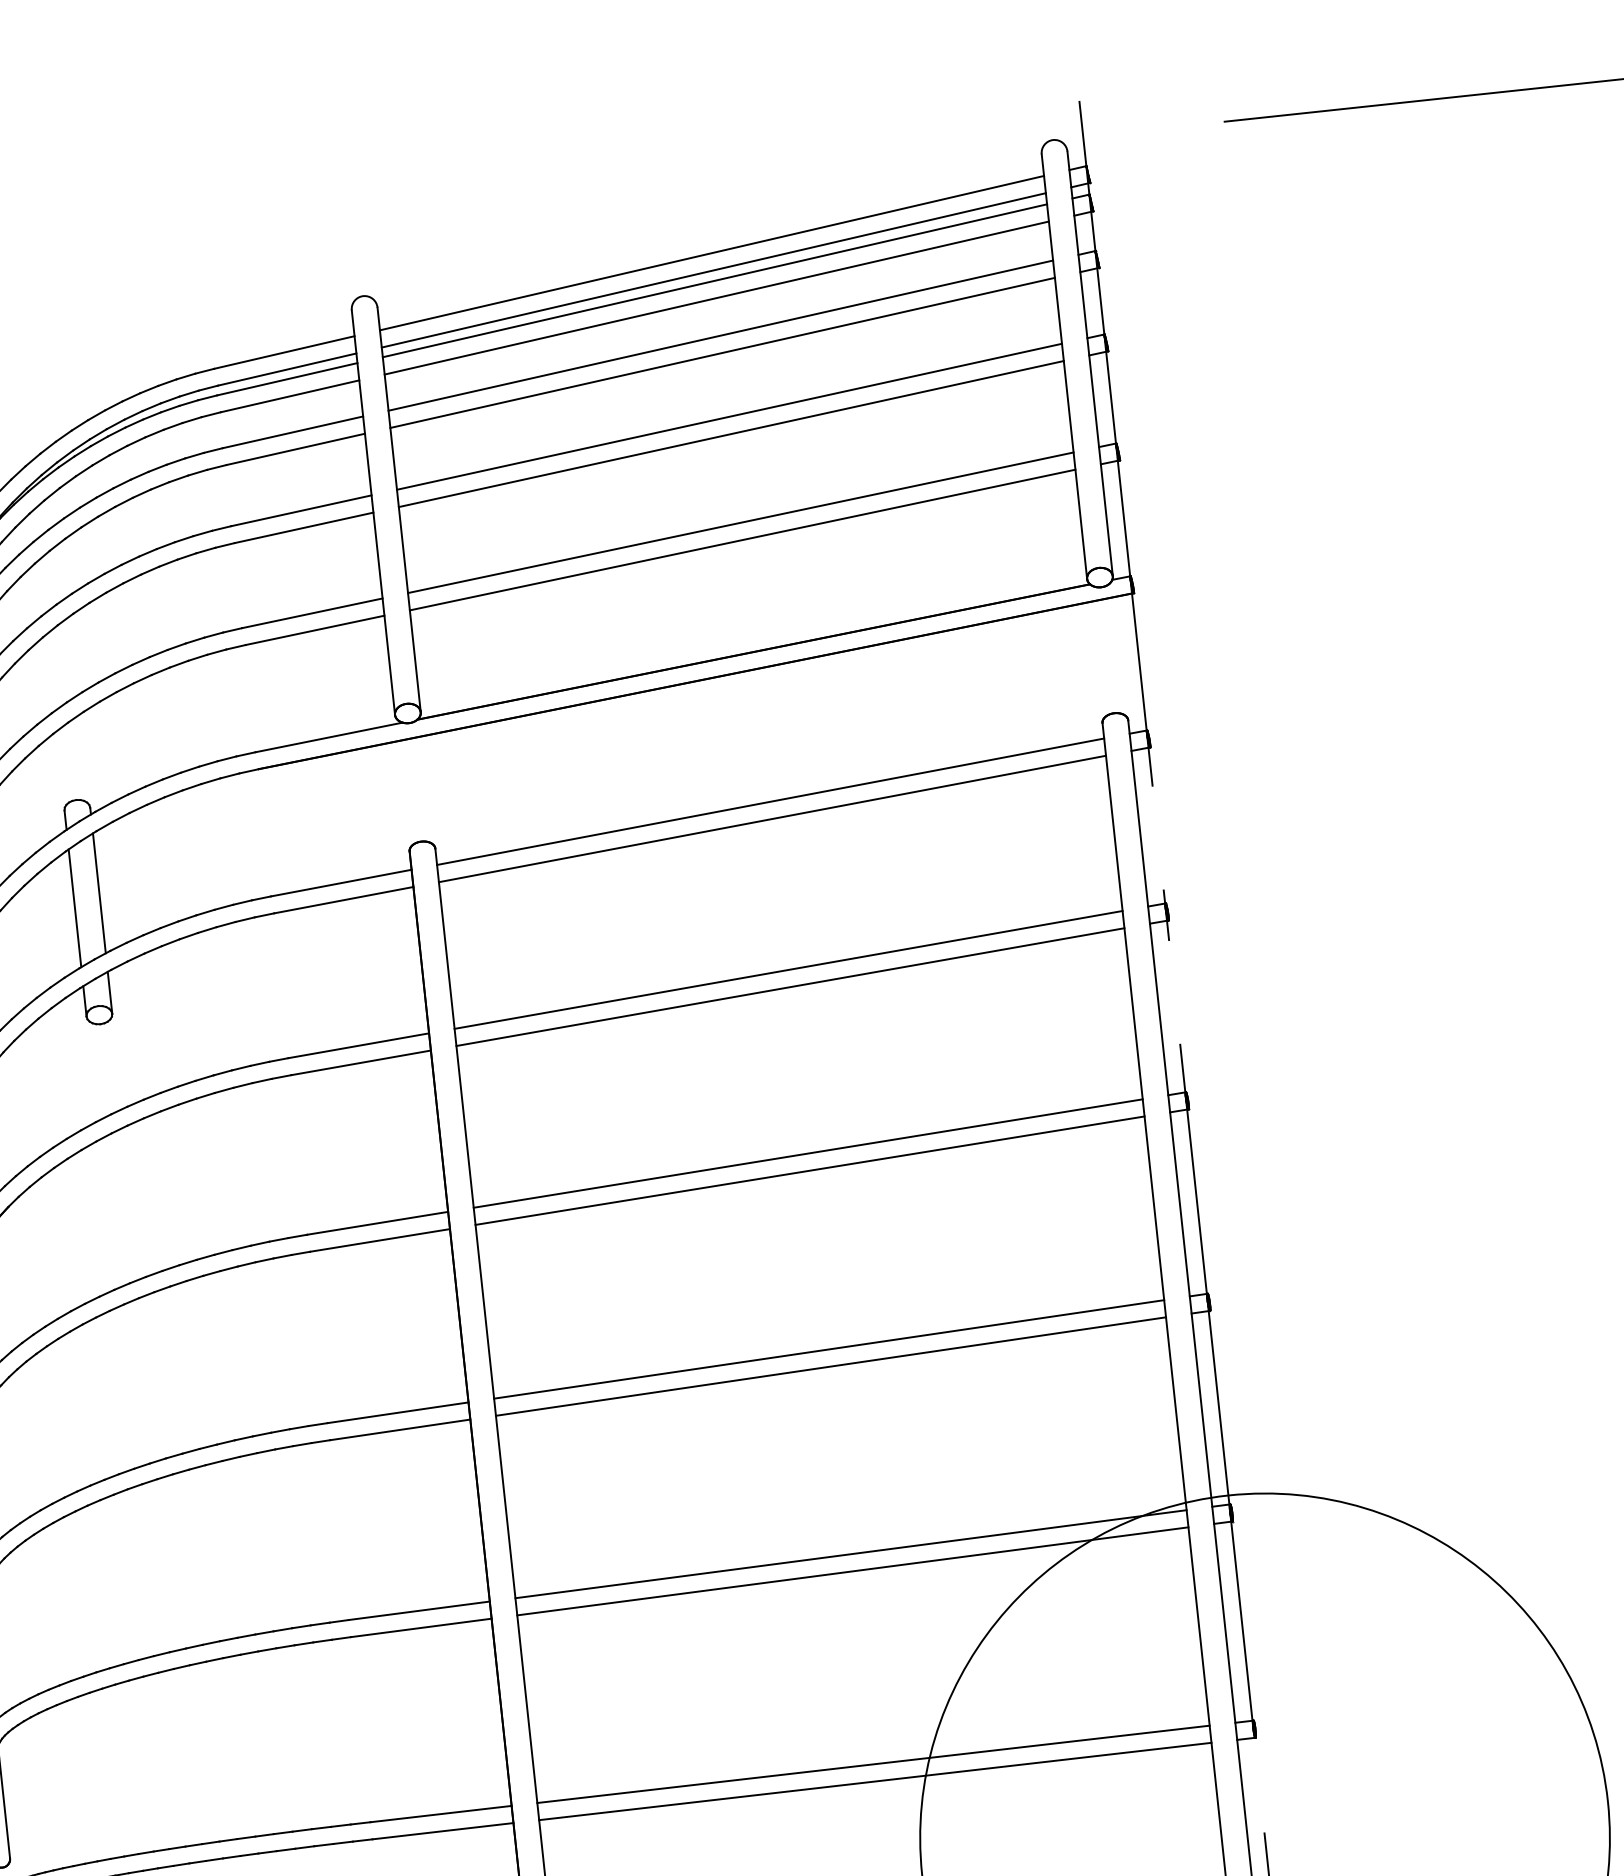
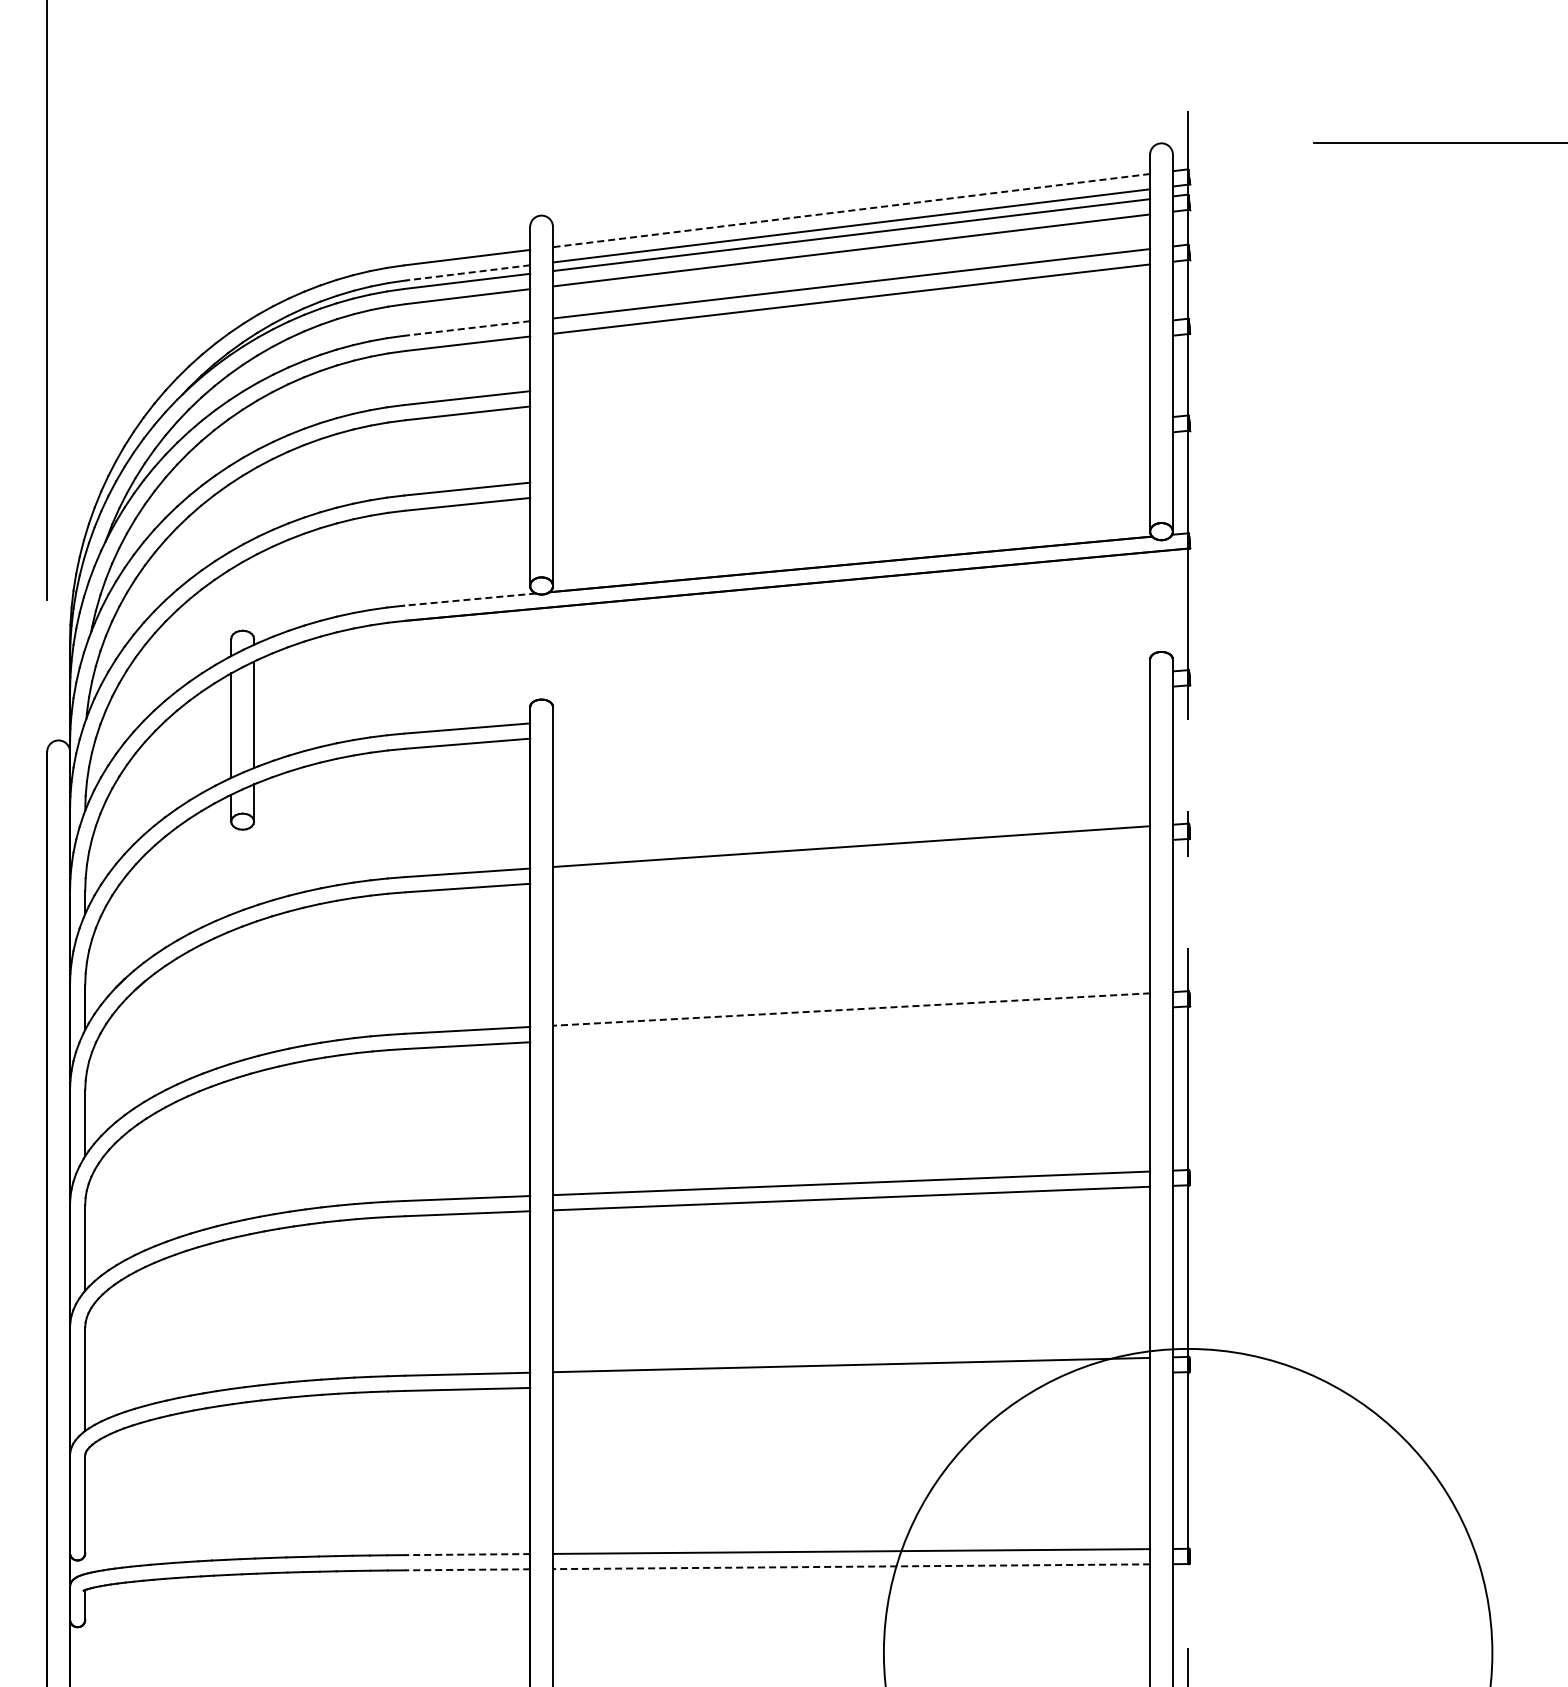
line: (711, 253) -> (851, 210), solid -> dashed
line: (287, 369) -> (468, 272), solid -> dashed
line: (729, 416) -> (851, 355), removed
line: (293, 432) -> (467, 328), solid -> dashed
line: (731, 434) -> (851, 371), removed
line: (740, 522) -> (851, 449), removed
line: (742, 539) -> (851, 464), removed
line: (328, 737) -> (469, 599), solid -> dashed
line: (770, 801) -> (851, 697), removed
line: (772, 818) -> (851, 712), removed
line: (790, 986) -> (851, 861), removed
line: (808, 1153) -> (851, 1009), solid -> dashed
line: (809, 1170) -> (851, 1024), removed
line: (852, 1571) -> (851, 1380), removed
line: (875, 1781) -> (851, 1566), solid -> dashed
line: (441, 1813) -> (467, 1554), solid -> dashed
line: (442, 1830) -> (467, 1569), solid -> dashed

